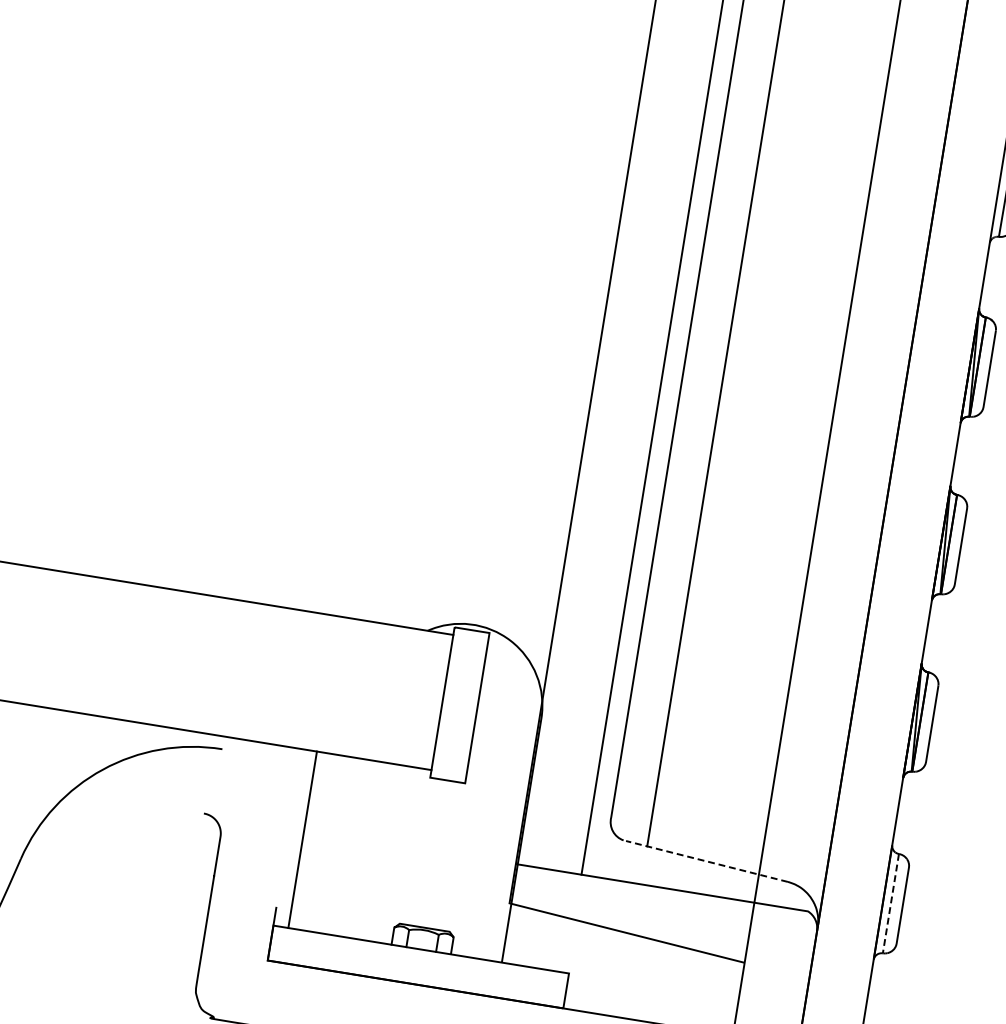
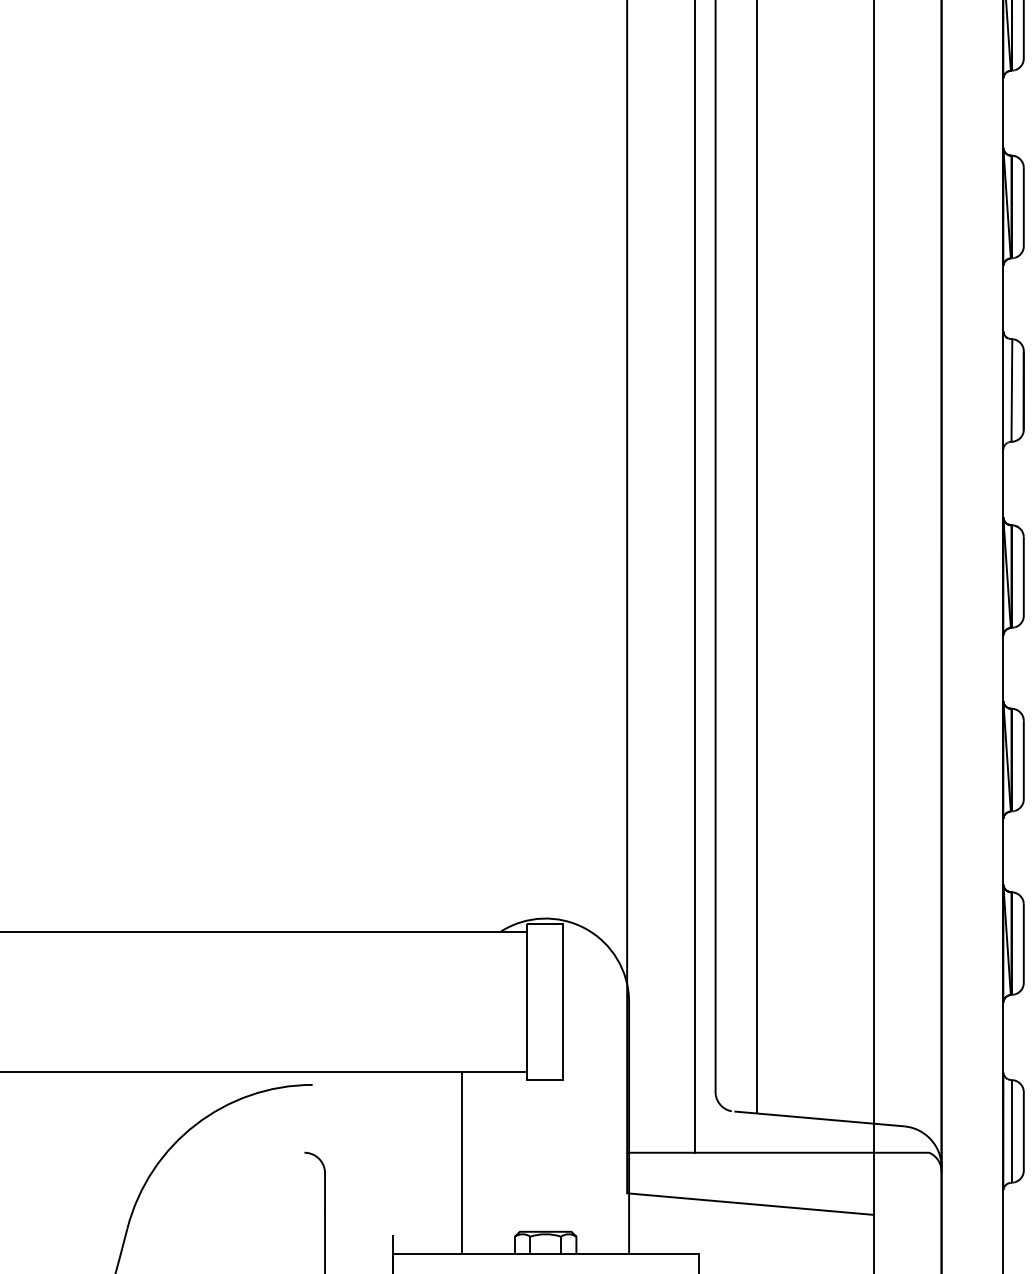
line: (302, 839) -> (462, 1162), moved
line: (706, 860) -> (818, 1118), dashed -> solid
line: (890, 903) -> (1011, 1131), dashed -> solid

